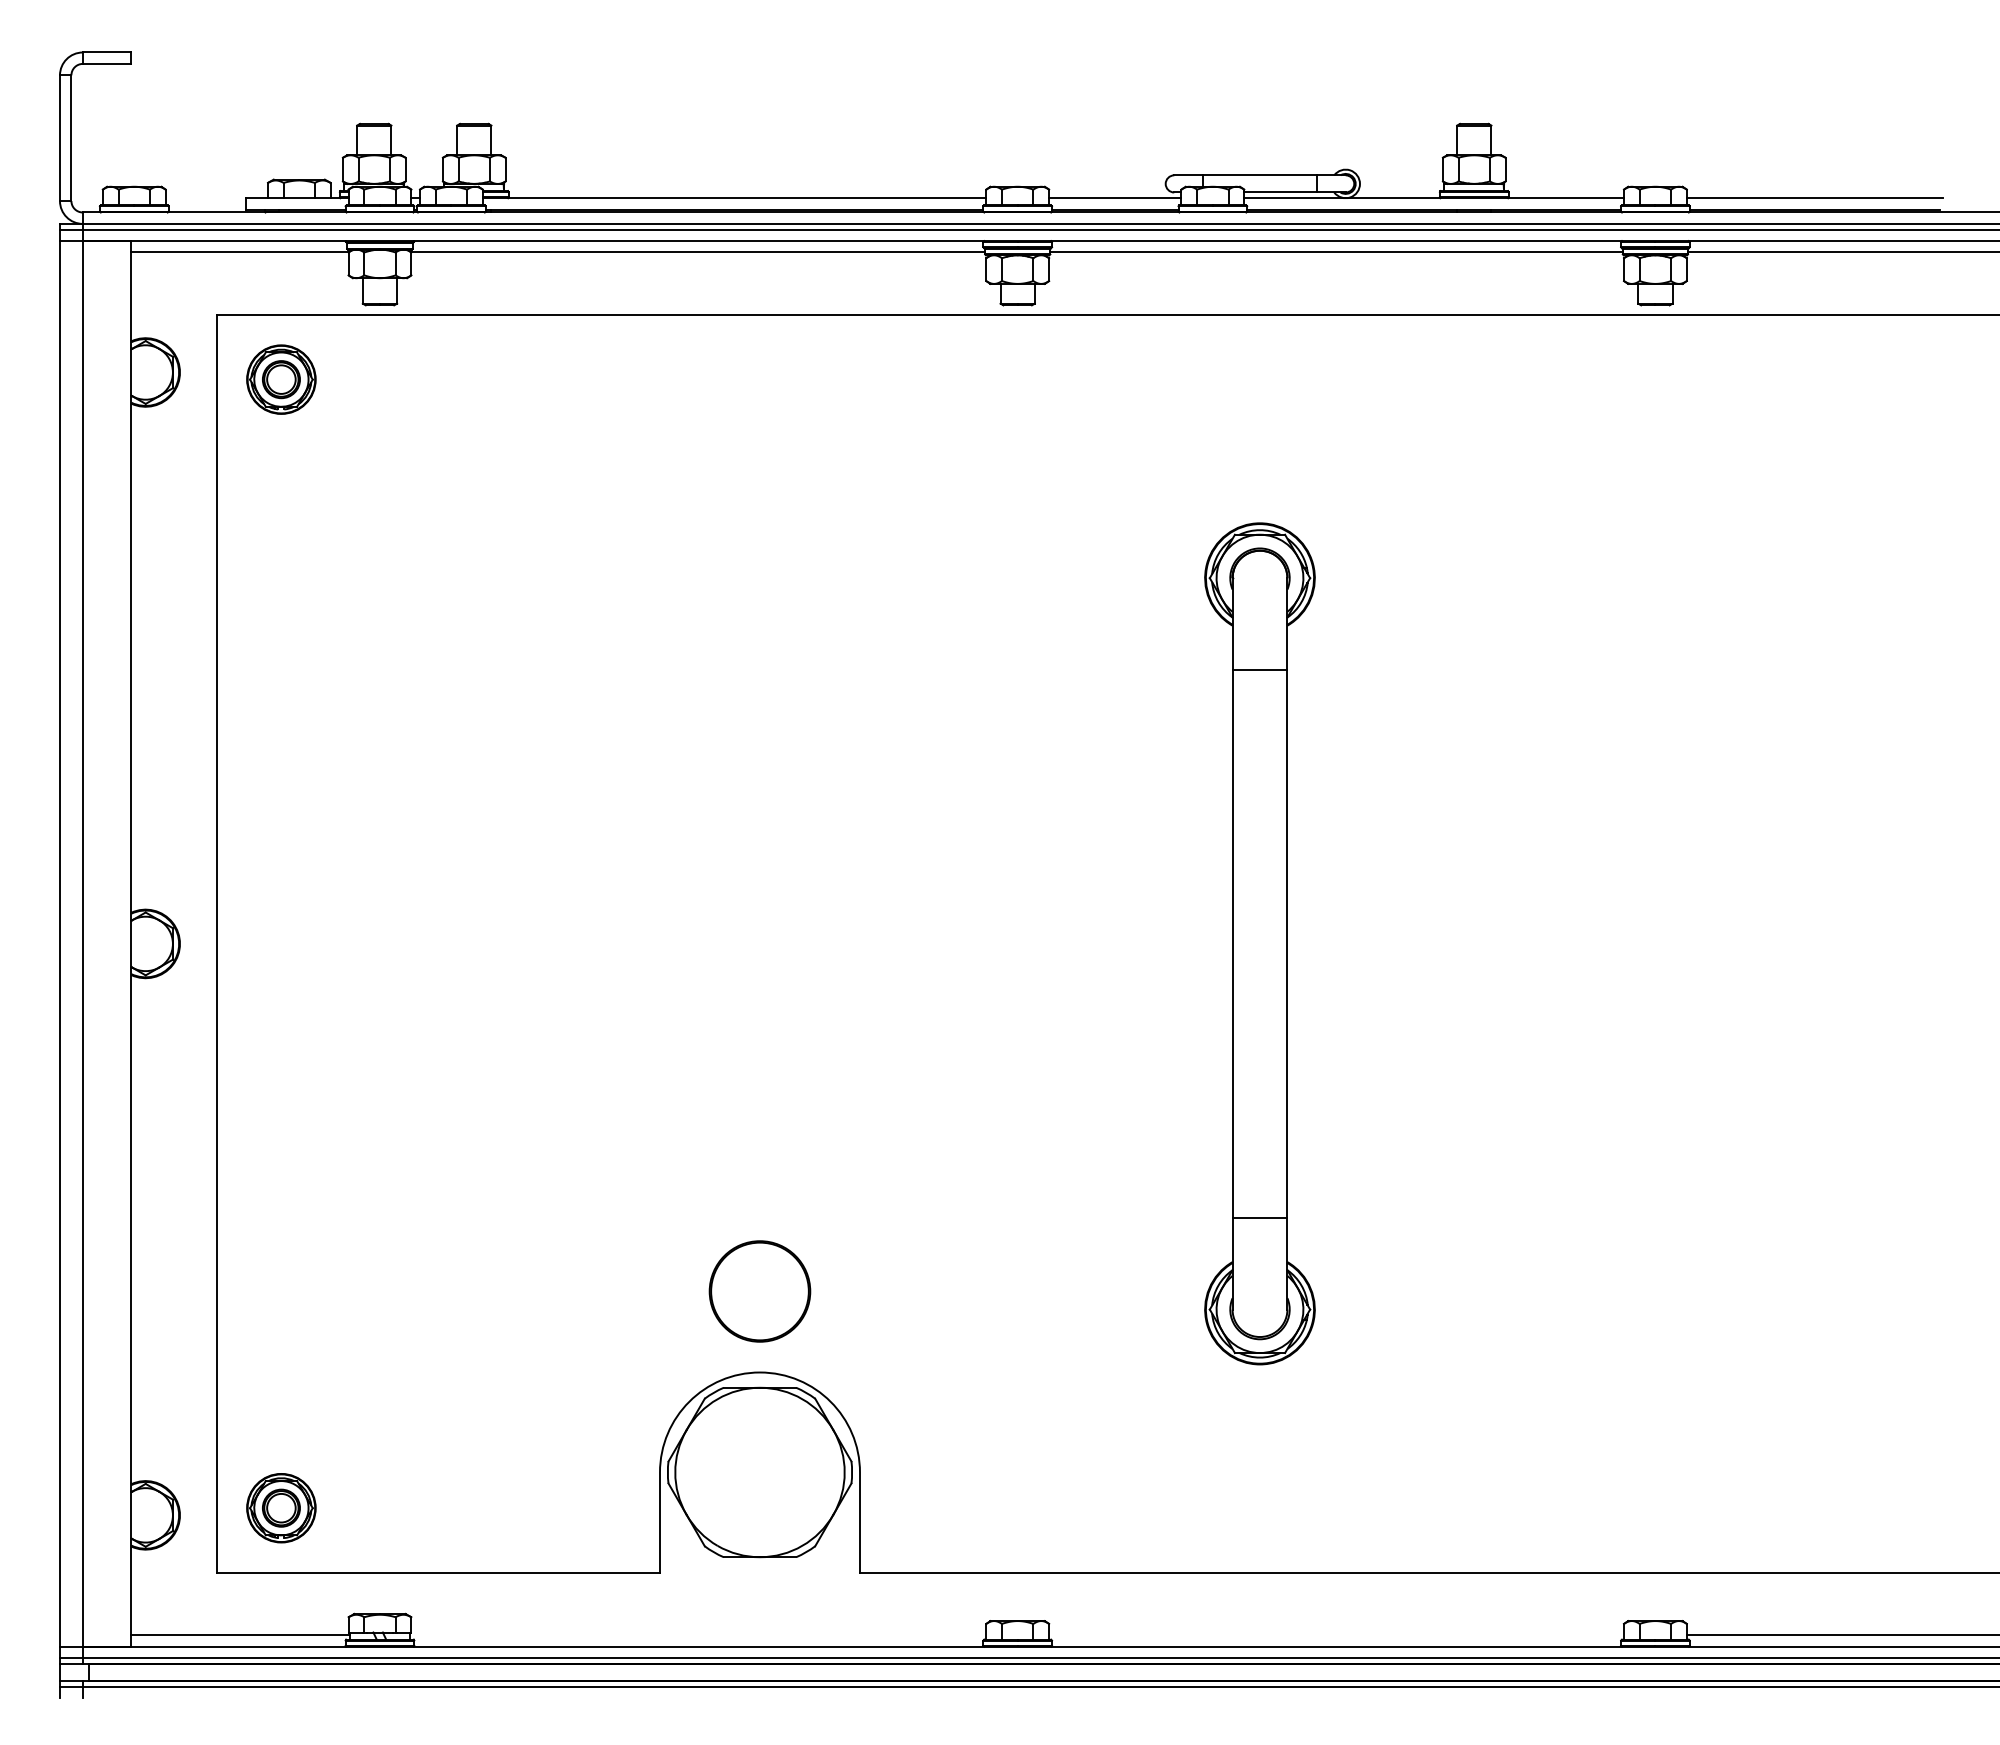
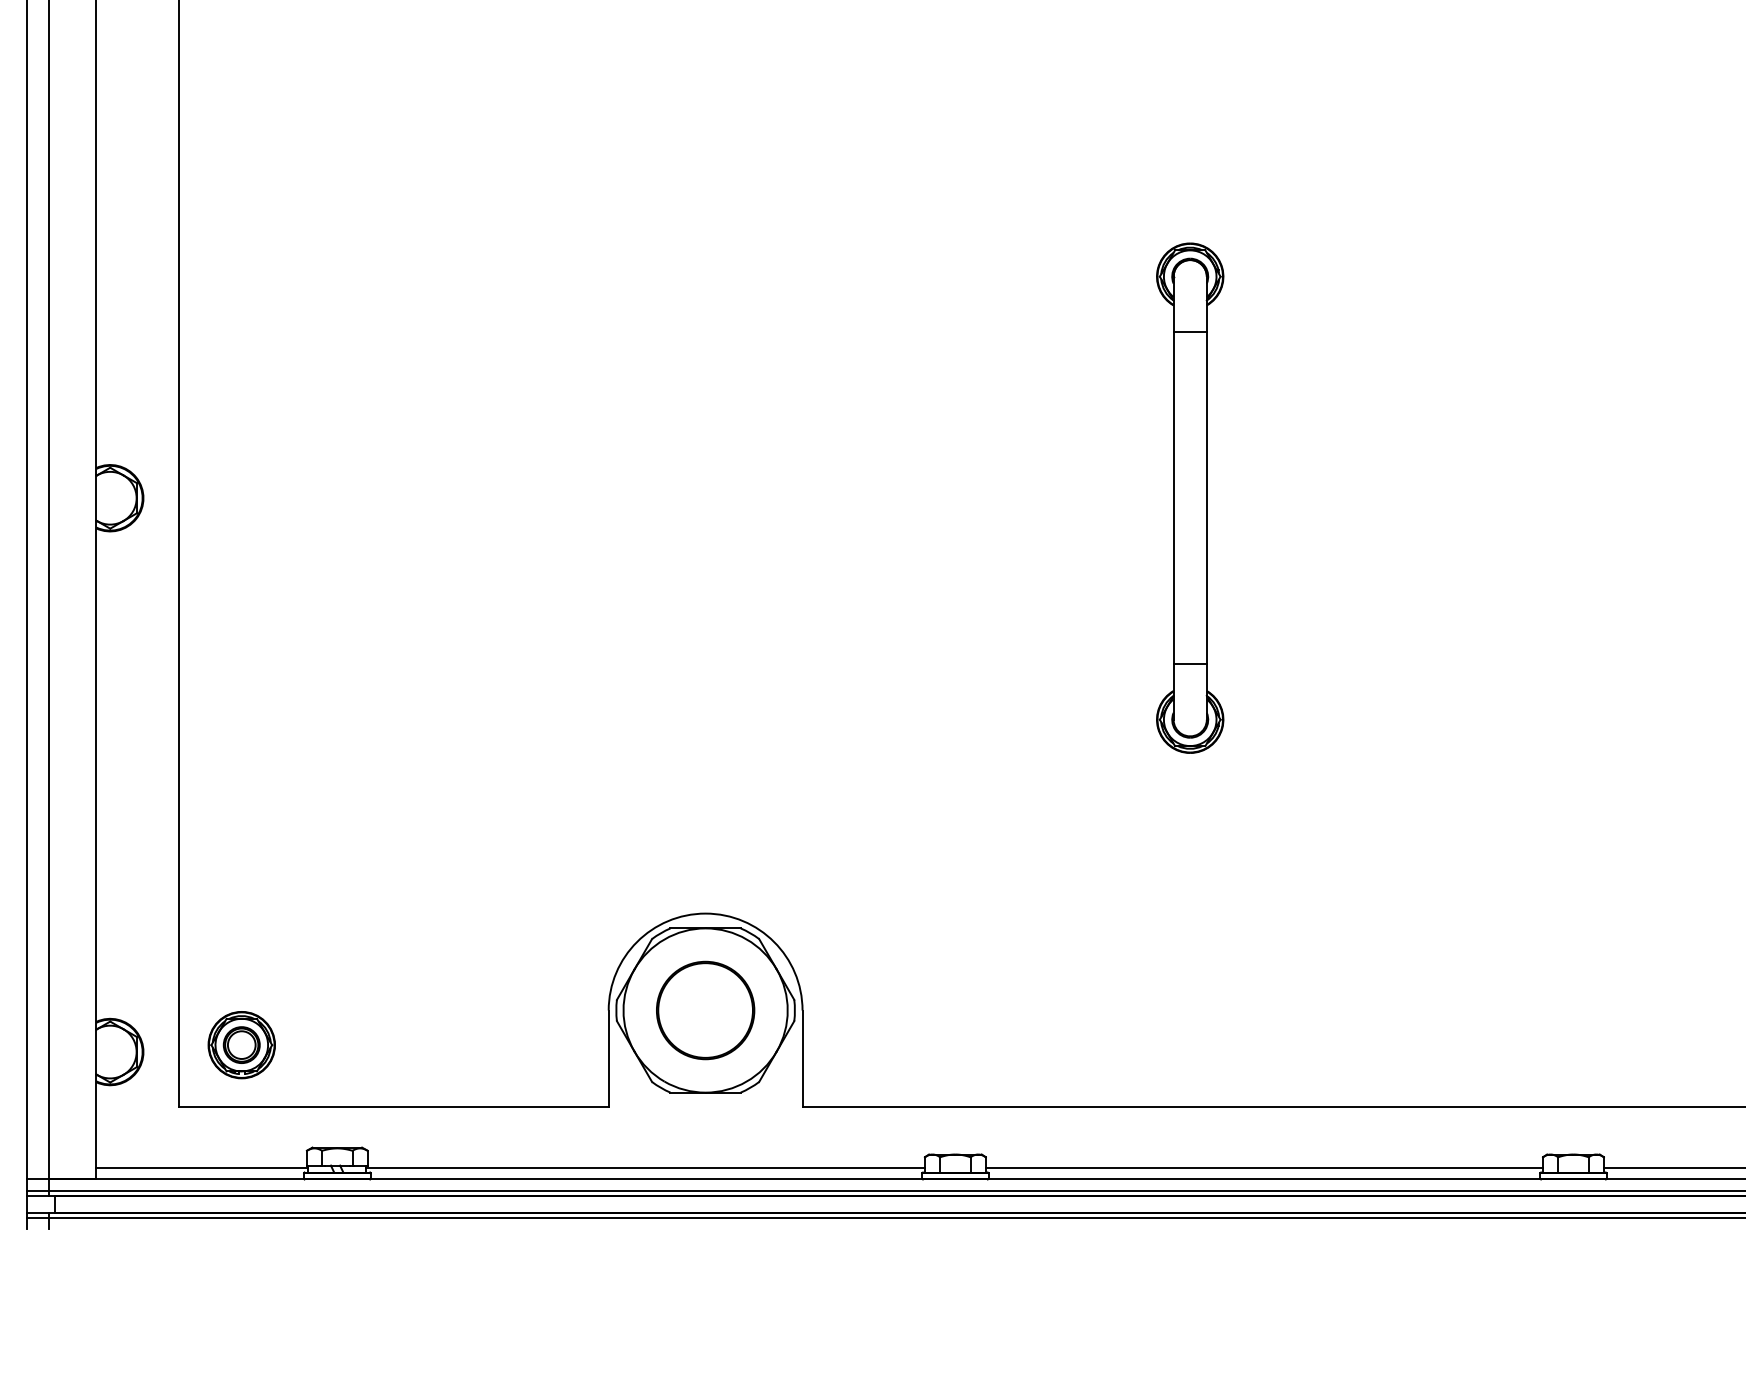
part: (1259, 943) -> (1189, 497), size x0.62
part: (759, 1291) -> (705, 1010), moved
line: (697, 1635) -> (645, 1168), added
line: (1336, 1635) -> (1264, 1168), added

